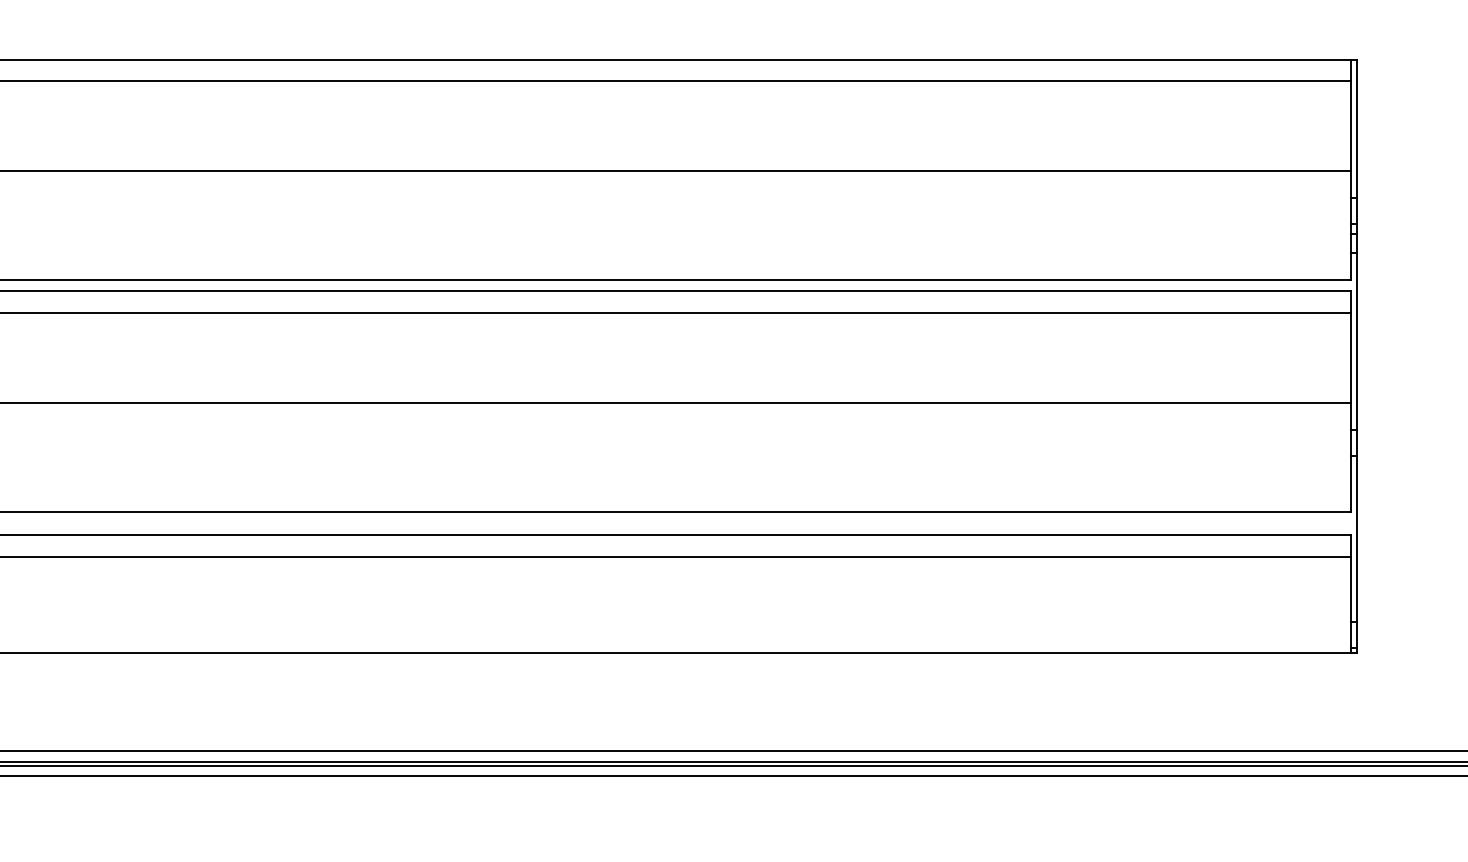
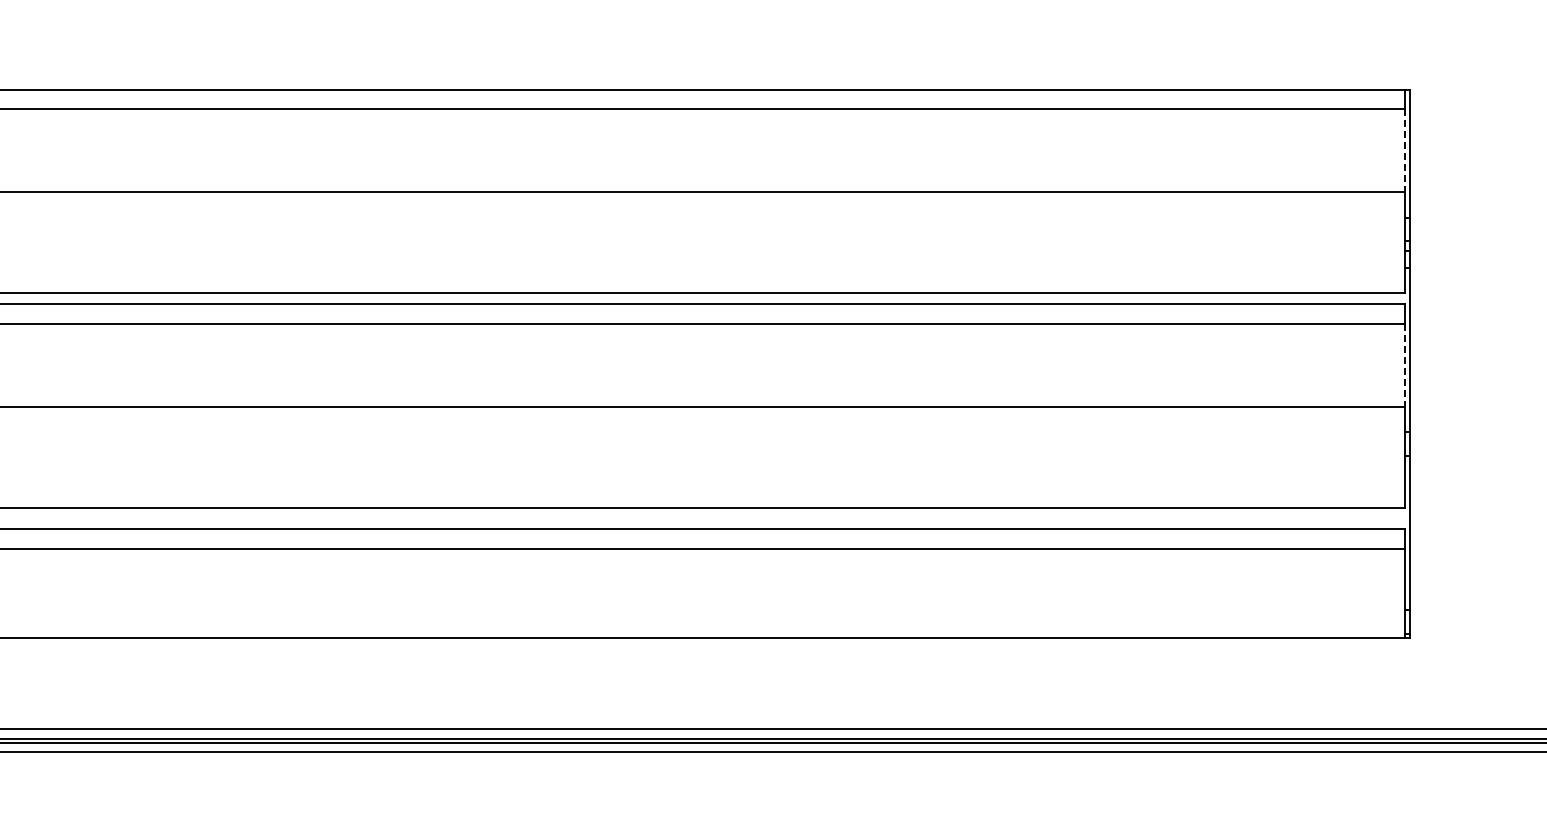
line: (1351, 125) -> (1404, 150), solid -> dashed
line: (1351, 358) -> (1404, 365), solid -> dashed

